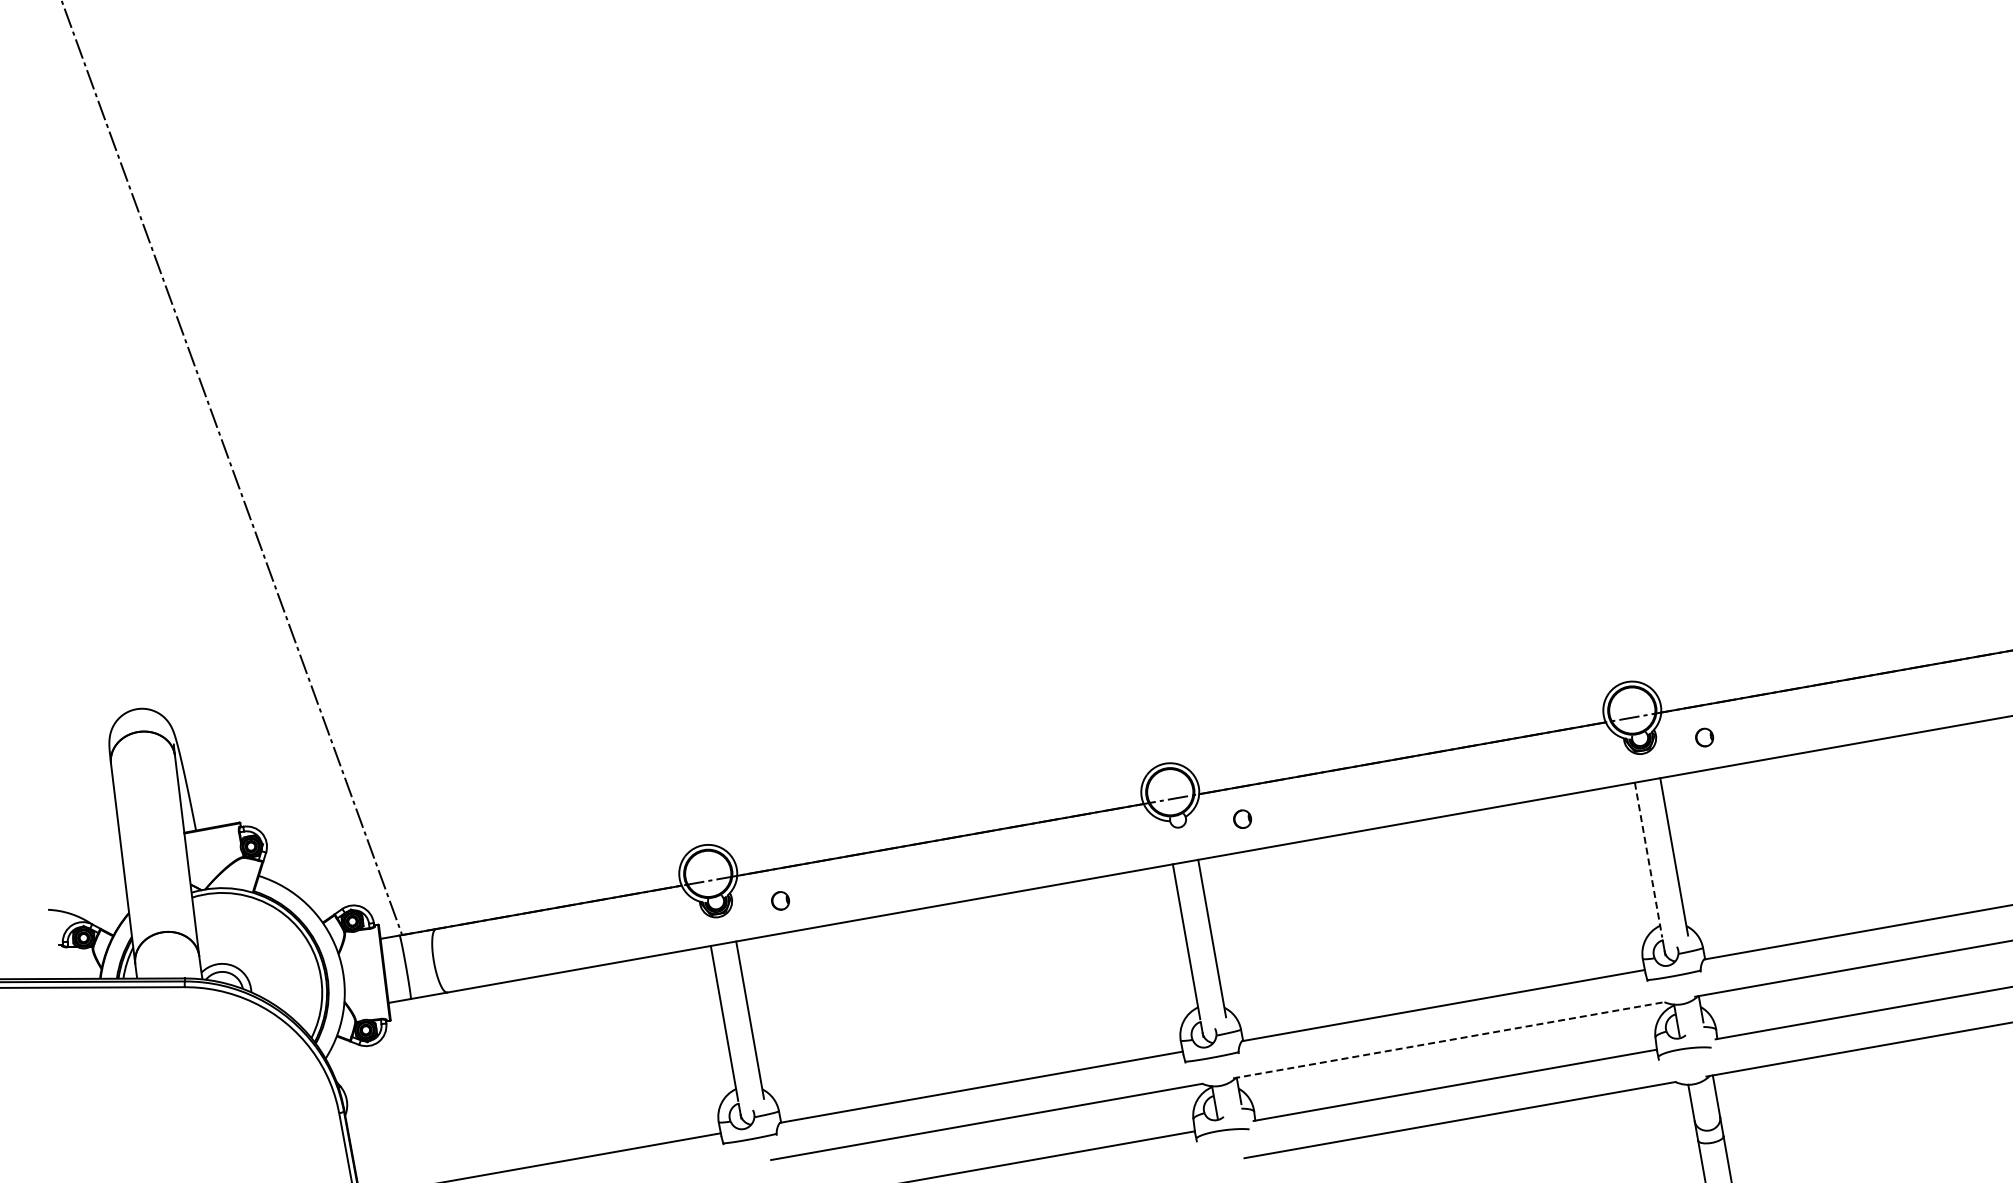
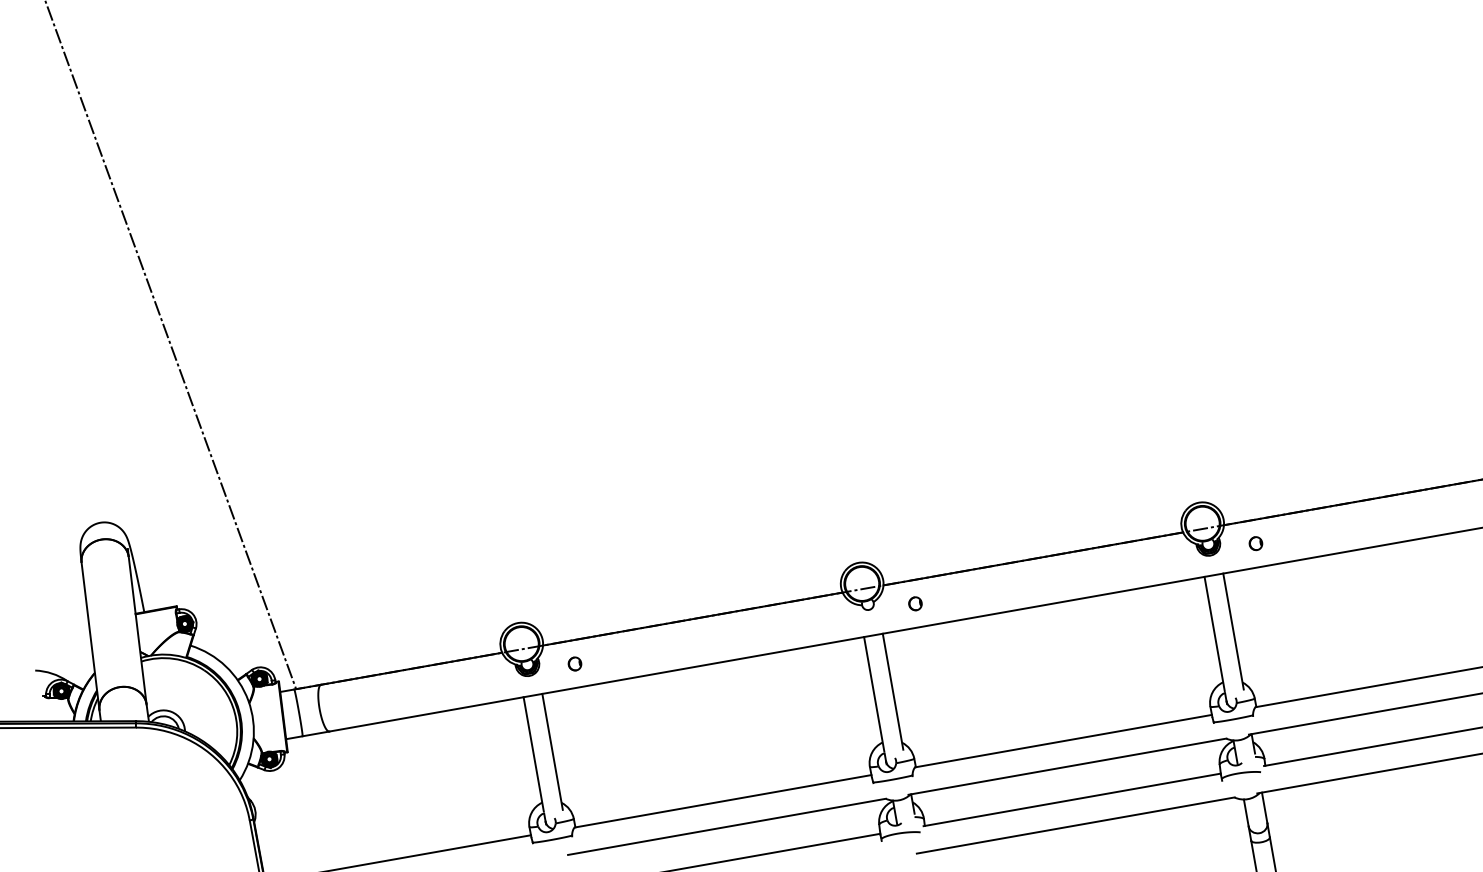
line: (1648, 860) -> (1214, 634), dashed -> solid
line: (1449, 1040) -> (1067, 766), dashed -> solid

